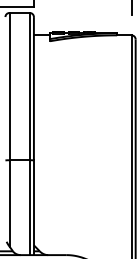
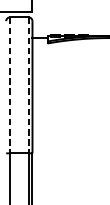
line: (9, 86) -> (9, 85), solid -> dashed
line: (29, 86) -> (28, 85), solid -> dashed

